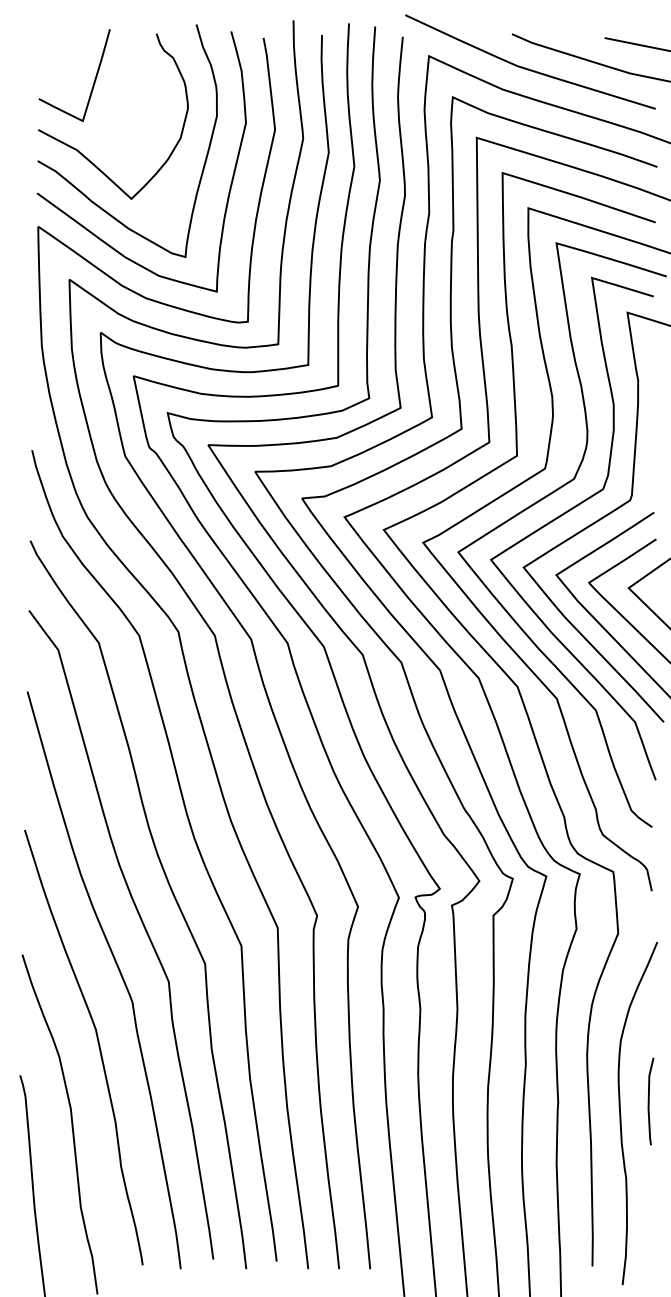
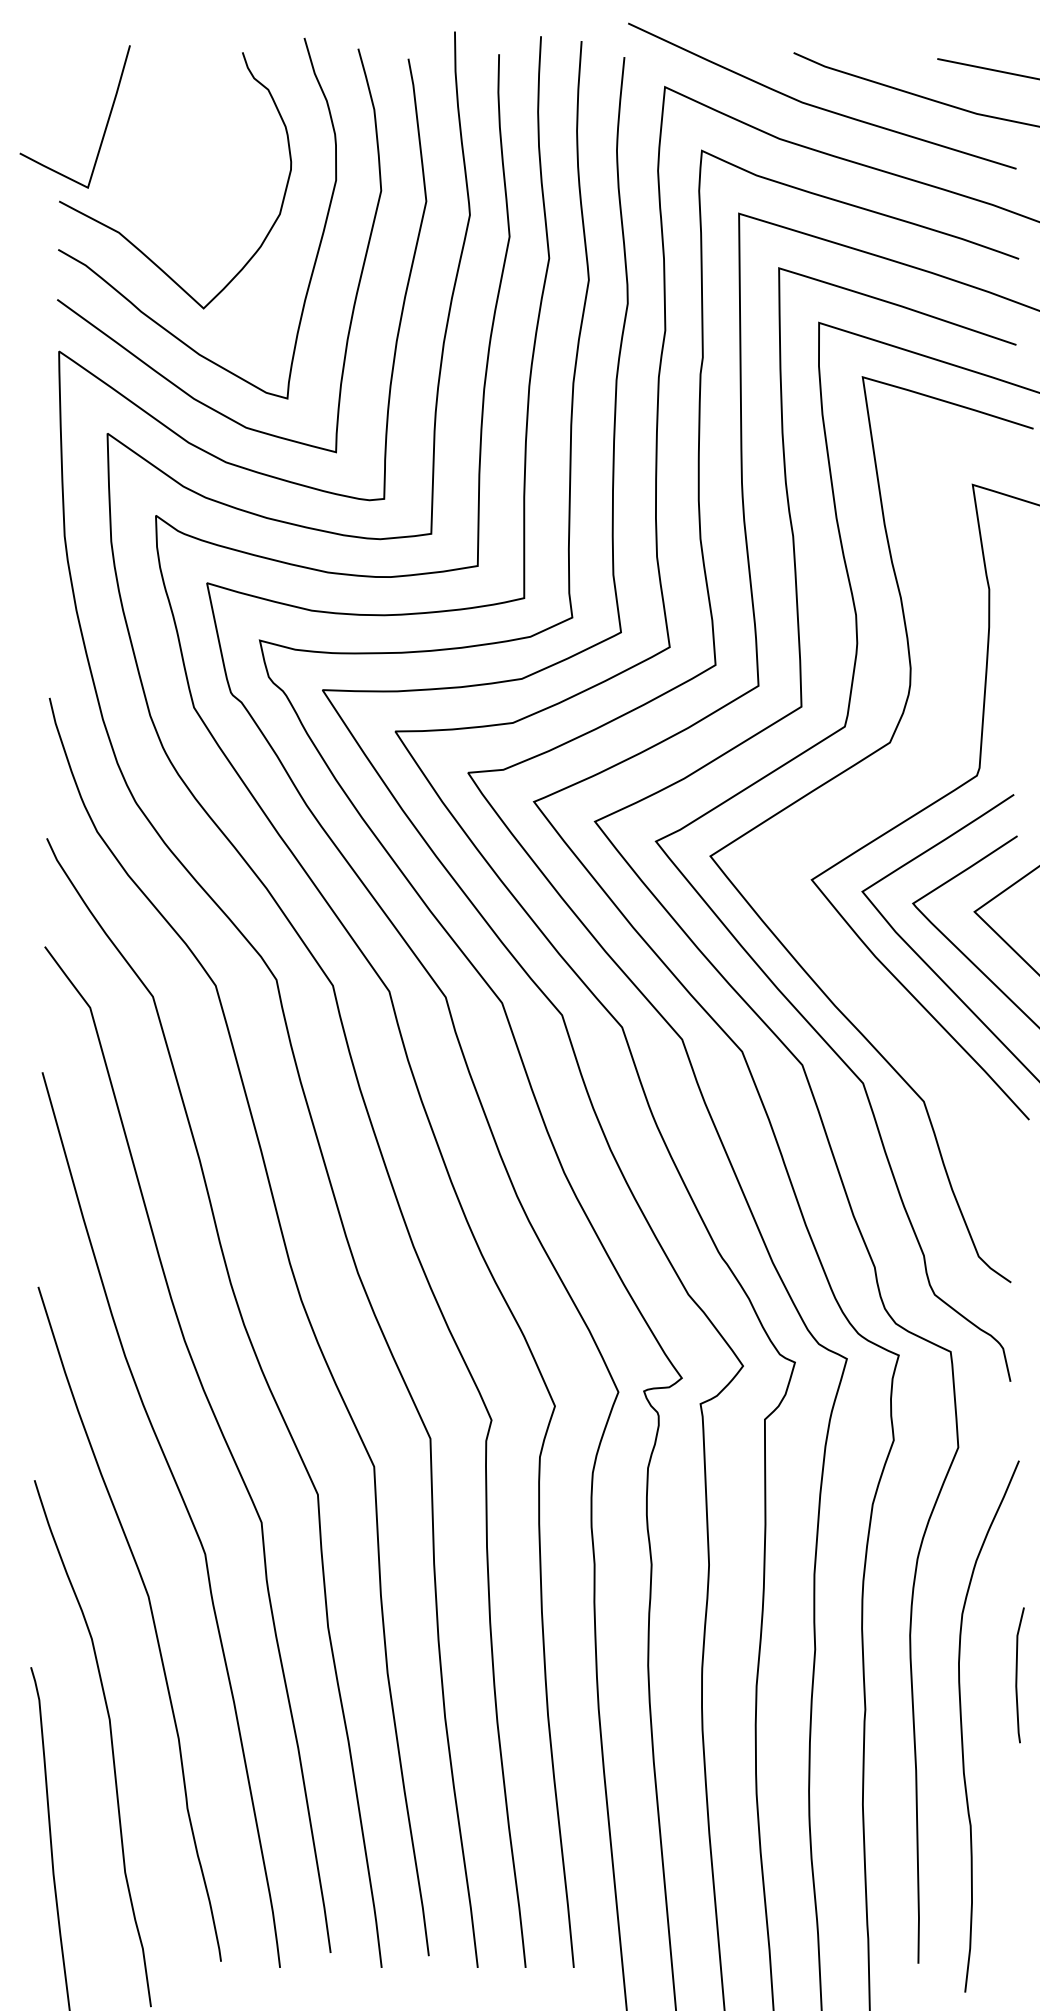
curve: (94, 78) -> (106, 121), moved
curve: (563, 515) -> (873, 799), removed
line: (649, 1101) -> (1017, 1675), moved

